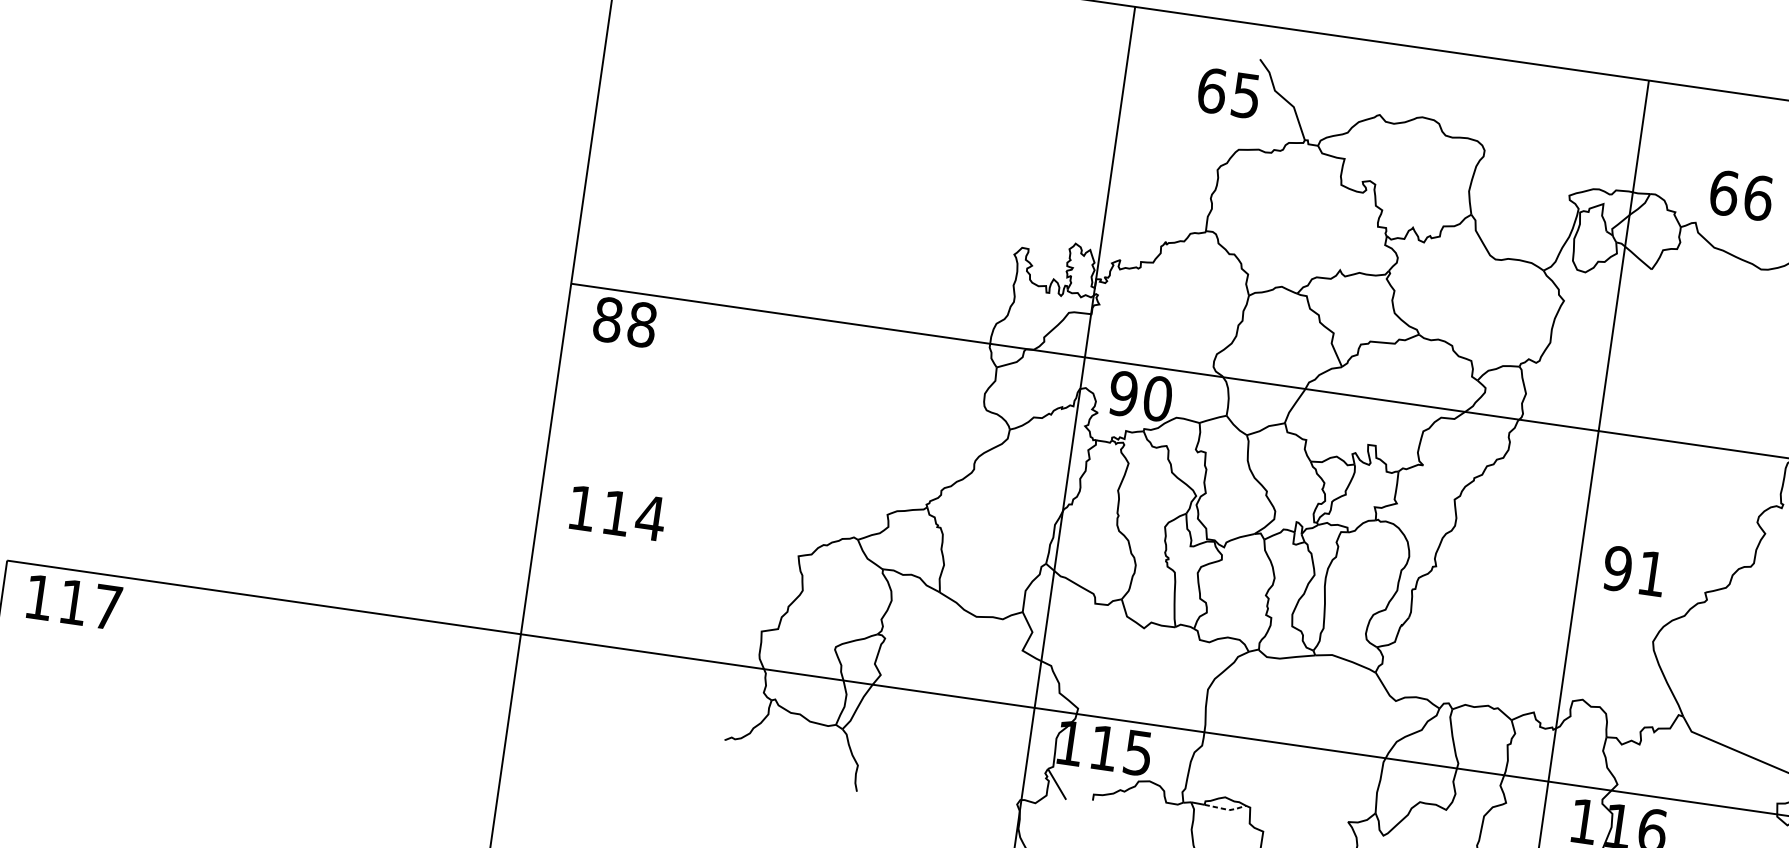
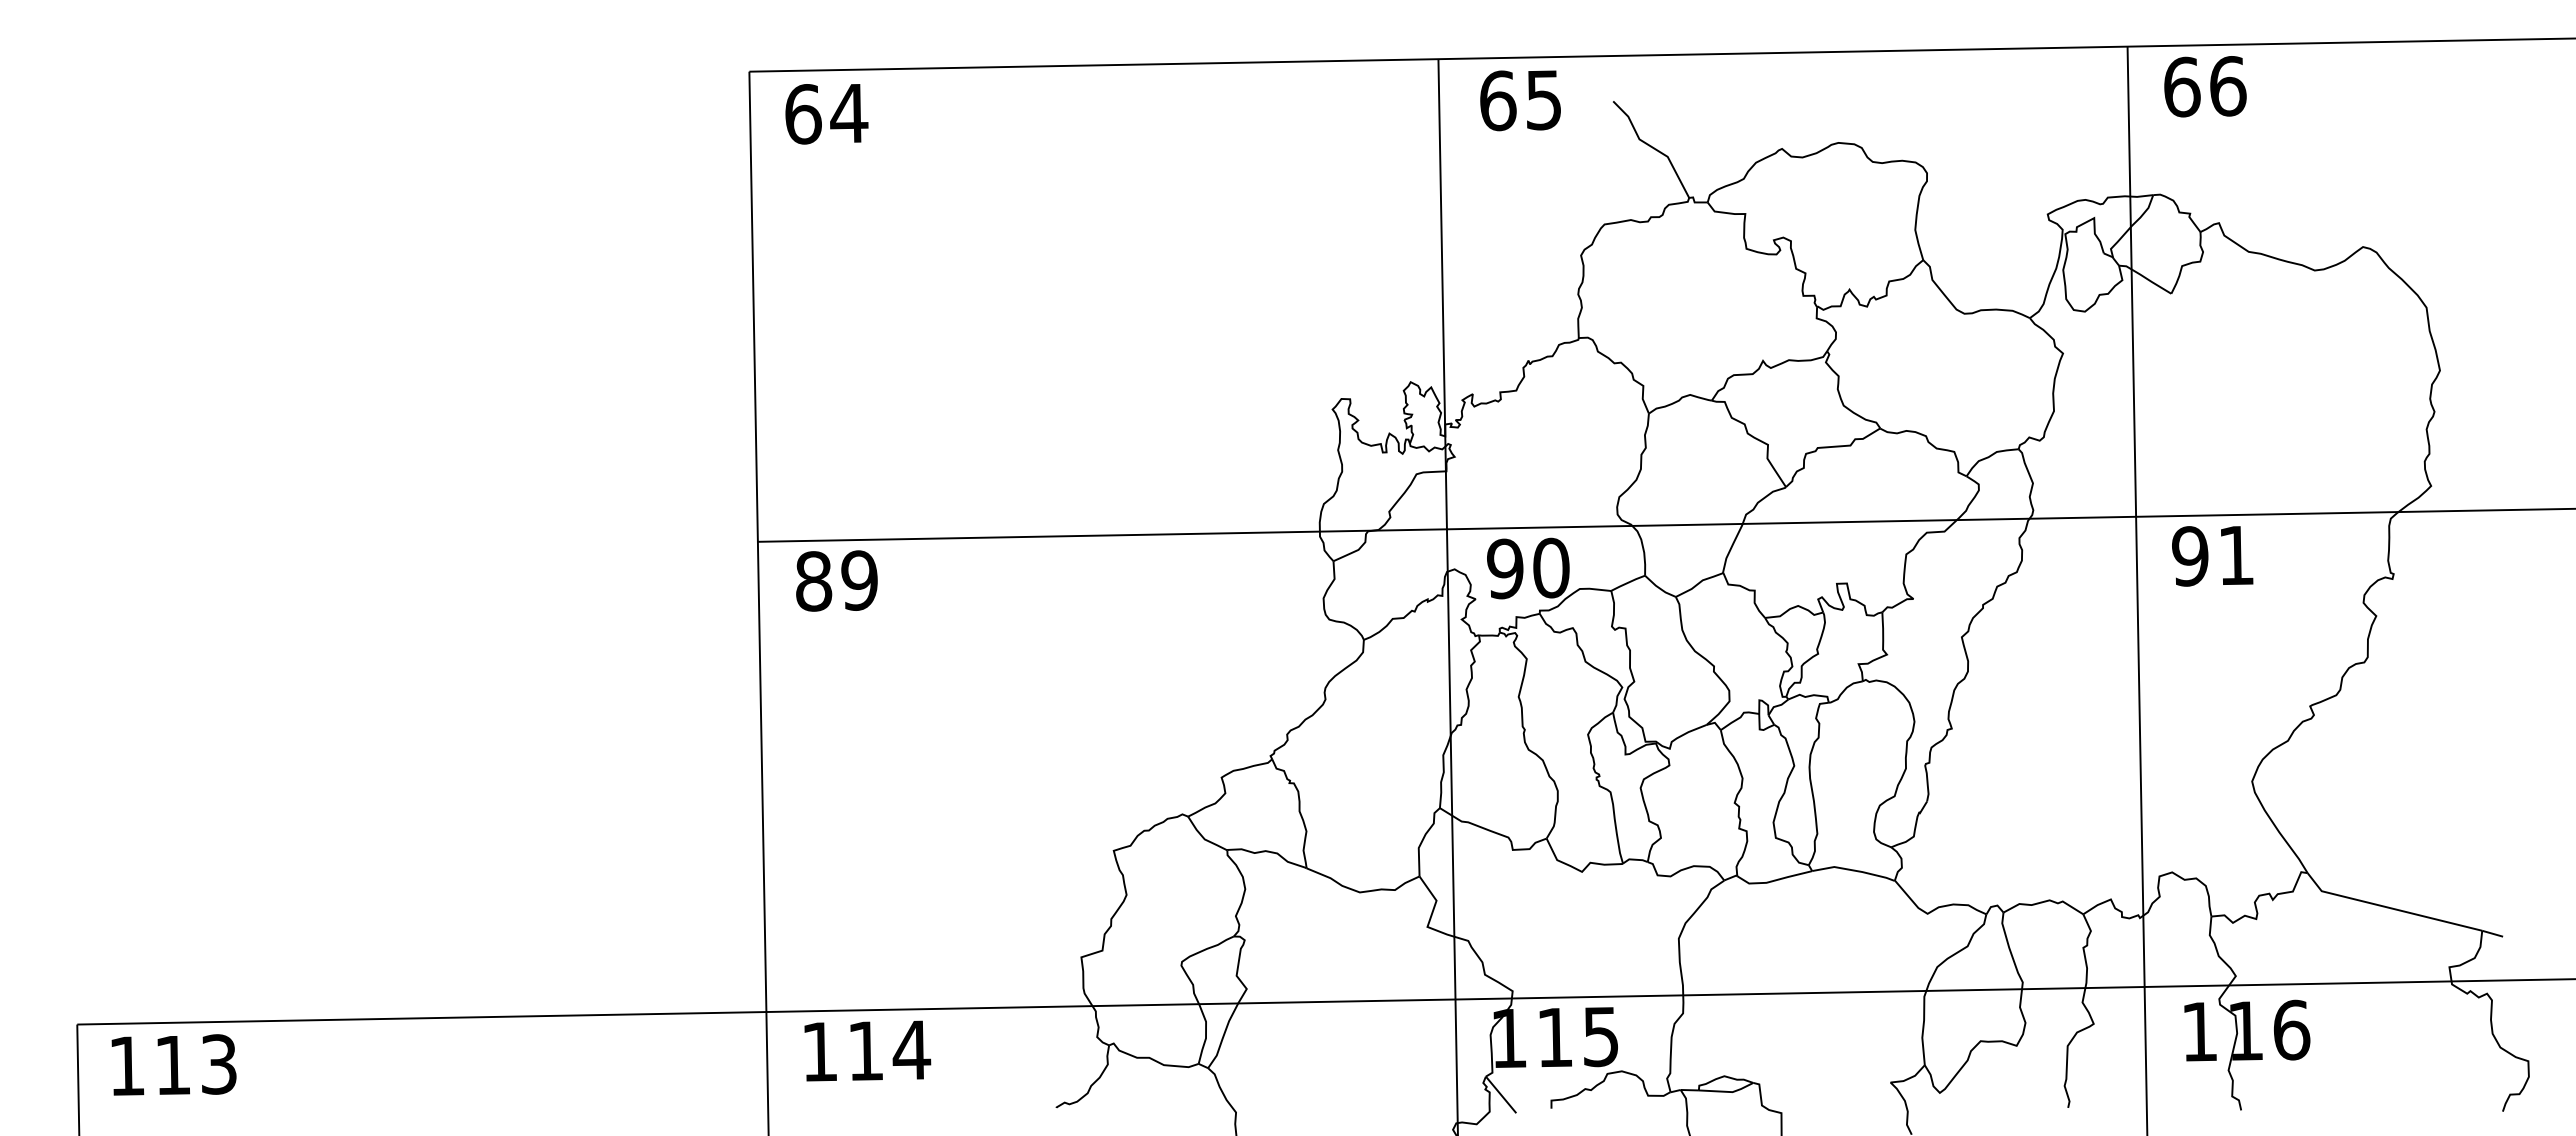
text: (1228, 93) -> (1520, 100), moved
text: (1741, 195) -> (2205, 86), moved
text: (642, 324) -> (859, 580), 88 -> 89
text: (617, 513) -> (867, 1050), moved
text: (1634, 571) -> (2212, 556), moved
text: (107, 607) -> (218, 1064), 117 -> 113
line: (1226, 809) -> (1728, 1091), dashed -> solid

